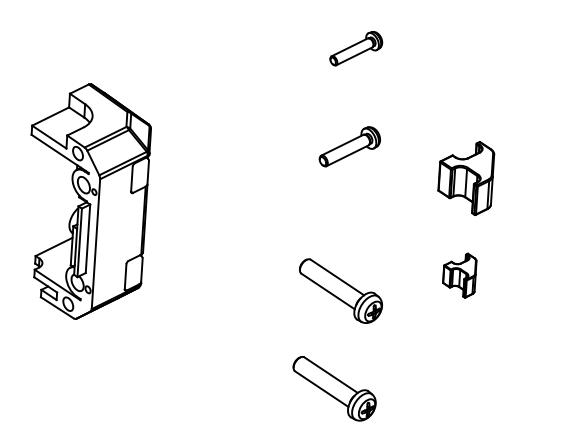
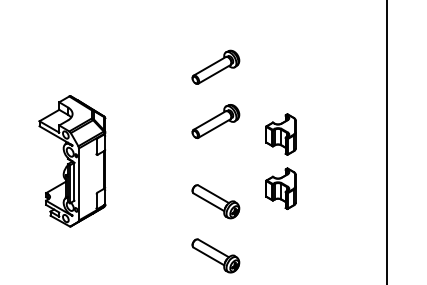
part: (355, 47) -> (215, 66), size x1.67
part: (349, 146) -> (215, 121), size x1.43
part: (458, 274) -> (280, 188), size x1.67

